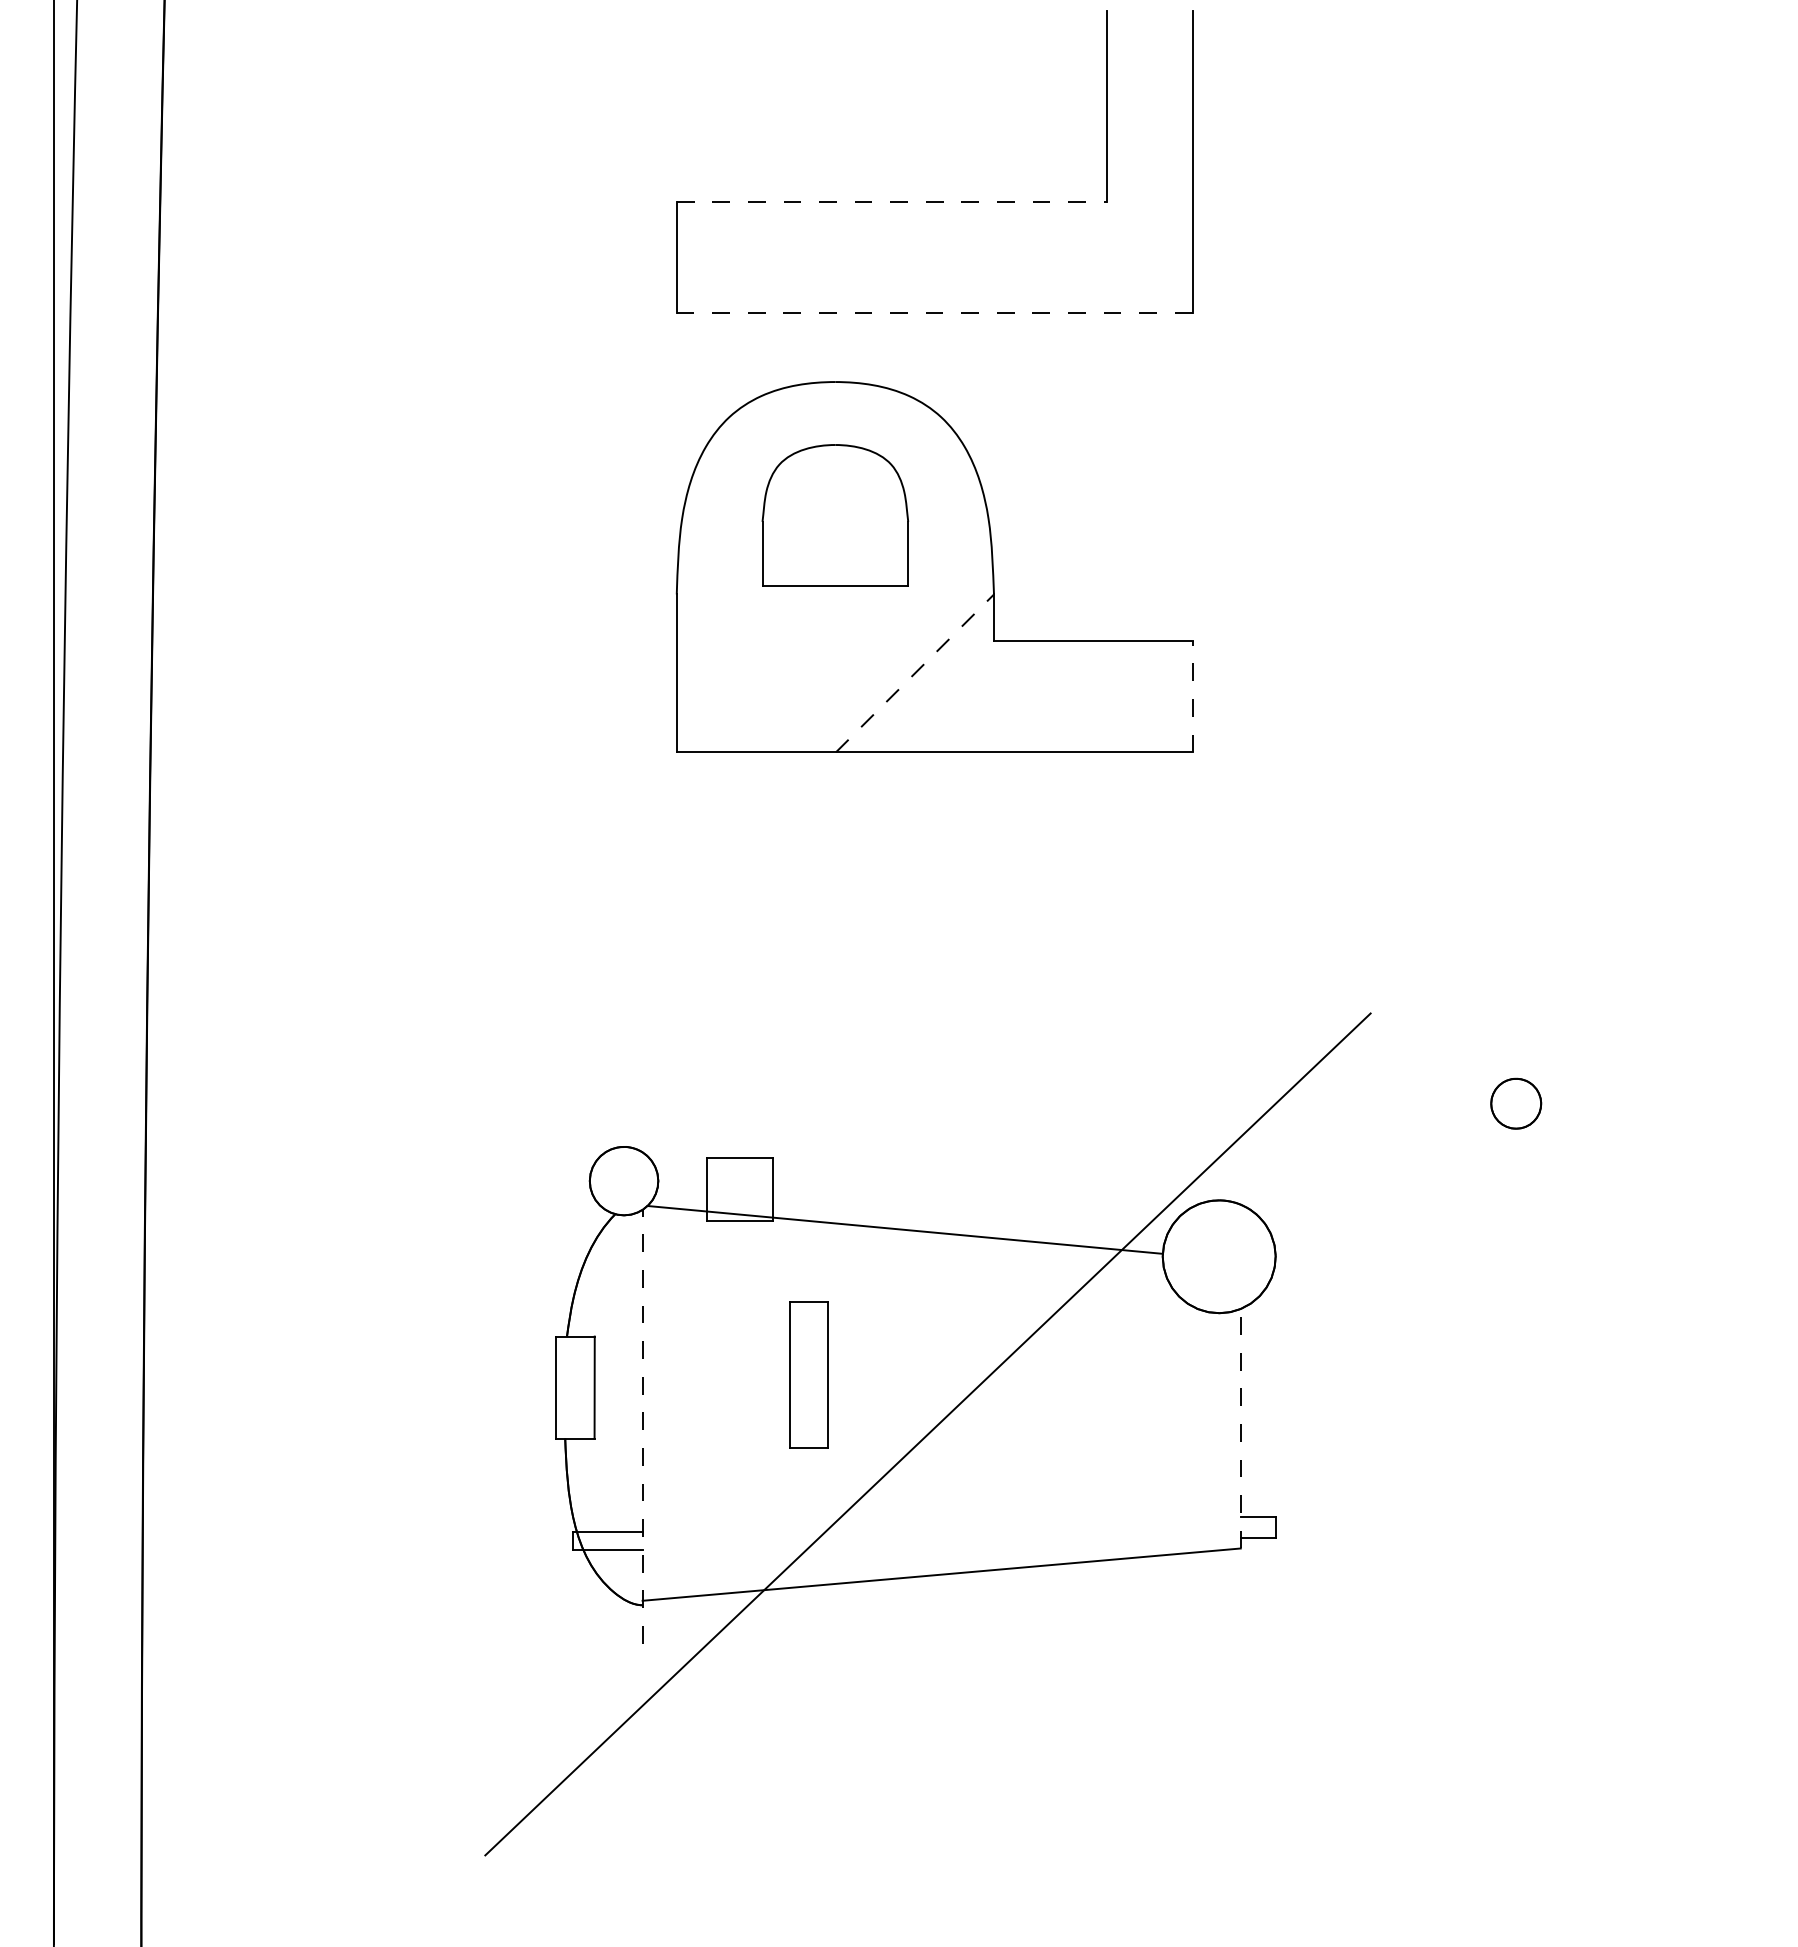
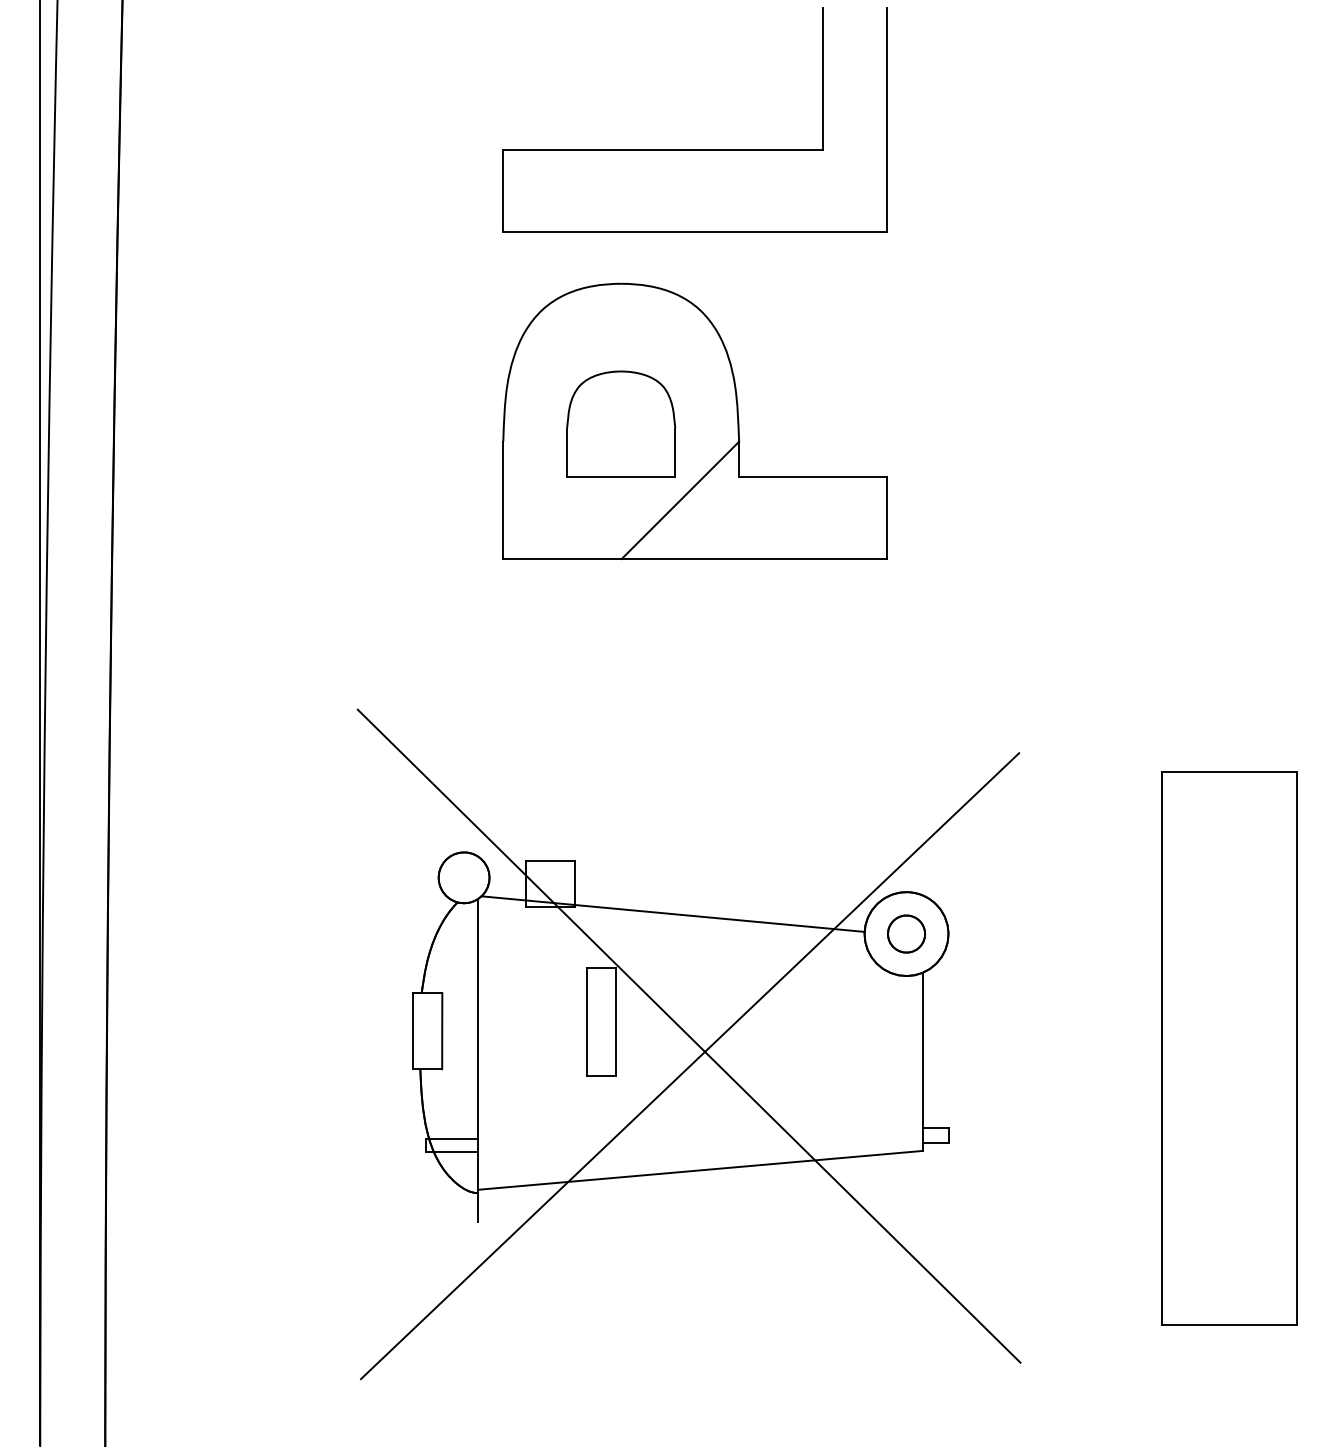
line: (892, 201) -> (663, 149), dashed -> solid
line: (934, 312) -> (694, 232), dashed -> solid
part: (835, 515) -> (621, 423), moved
line: (915, 673) -> (680, 500), dashed -> solid
line: (1192, 696) -> (886, 517), dashed -> solid
part: (1516, 1103) -> (906, 933), moved
line: (926, 1393) -> (688, 1035), added
part: (1653, 1410) -> (1229, 1048), added
line: (642, 1426) -> (477, 1060), dashed -> solid
line: (1240, 1428) -> (922, 1061), dashed -> solid

